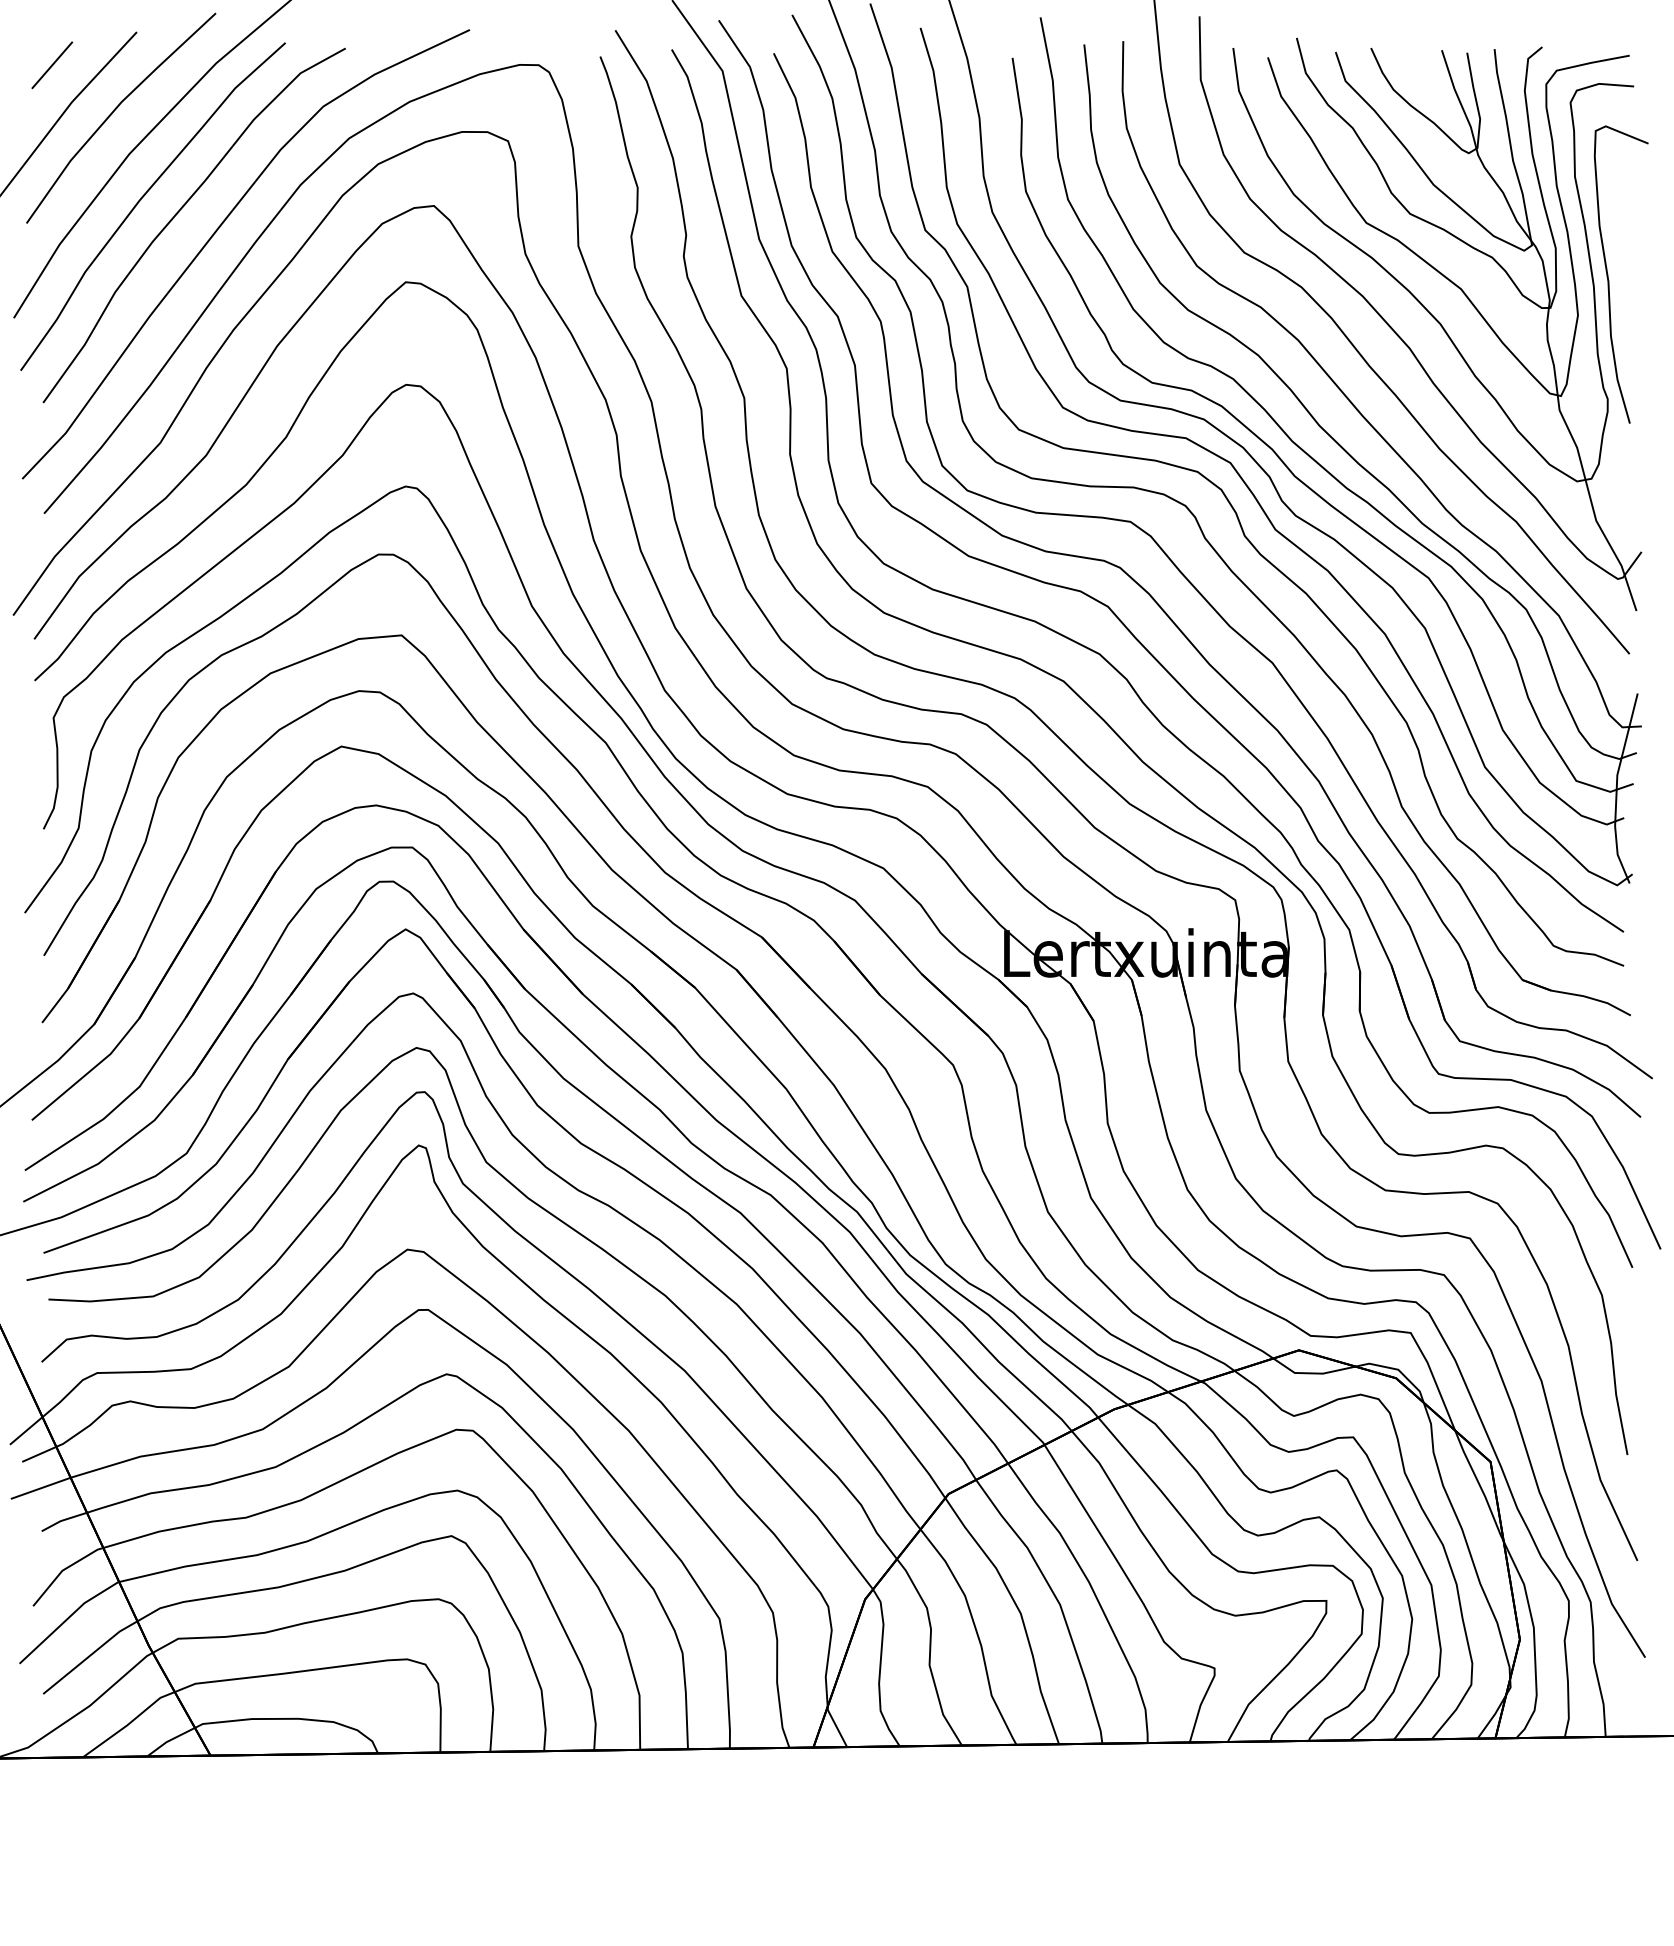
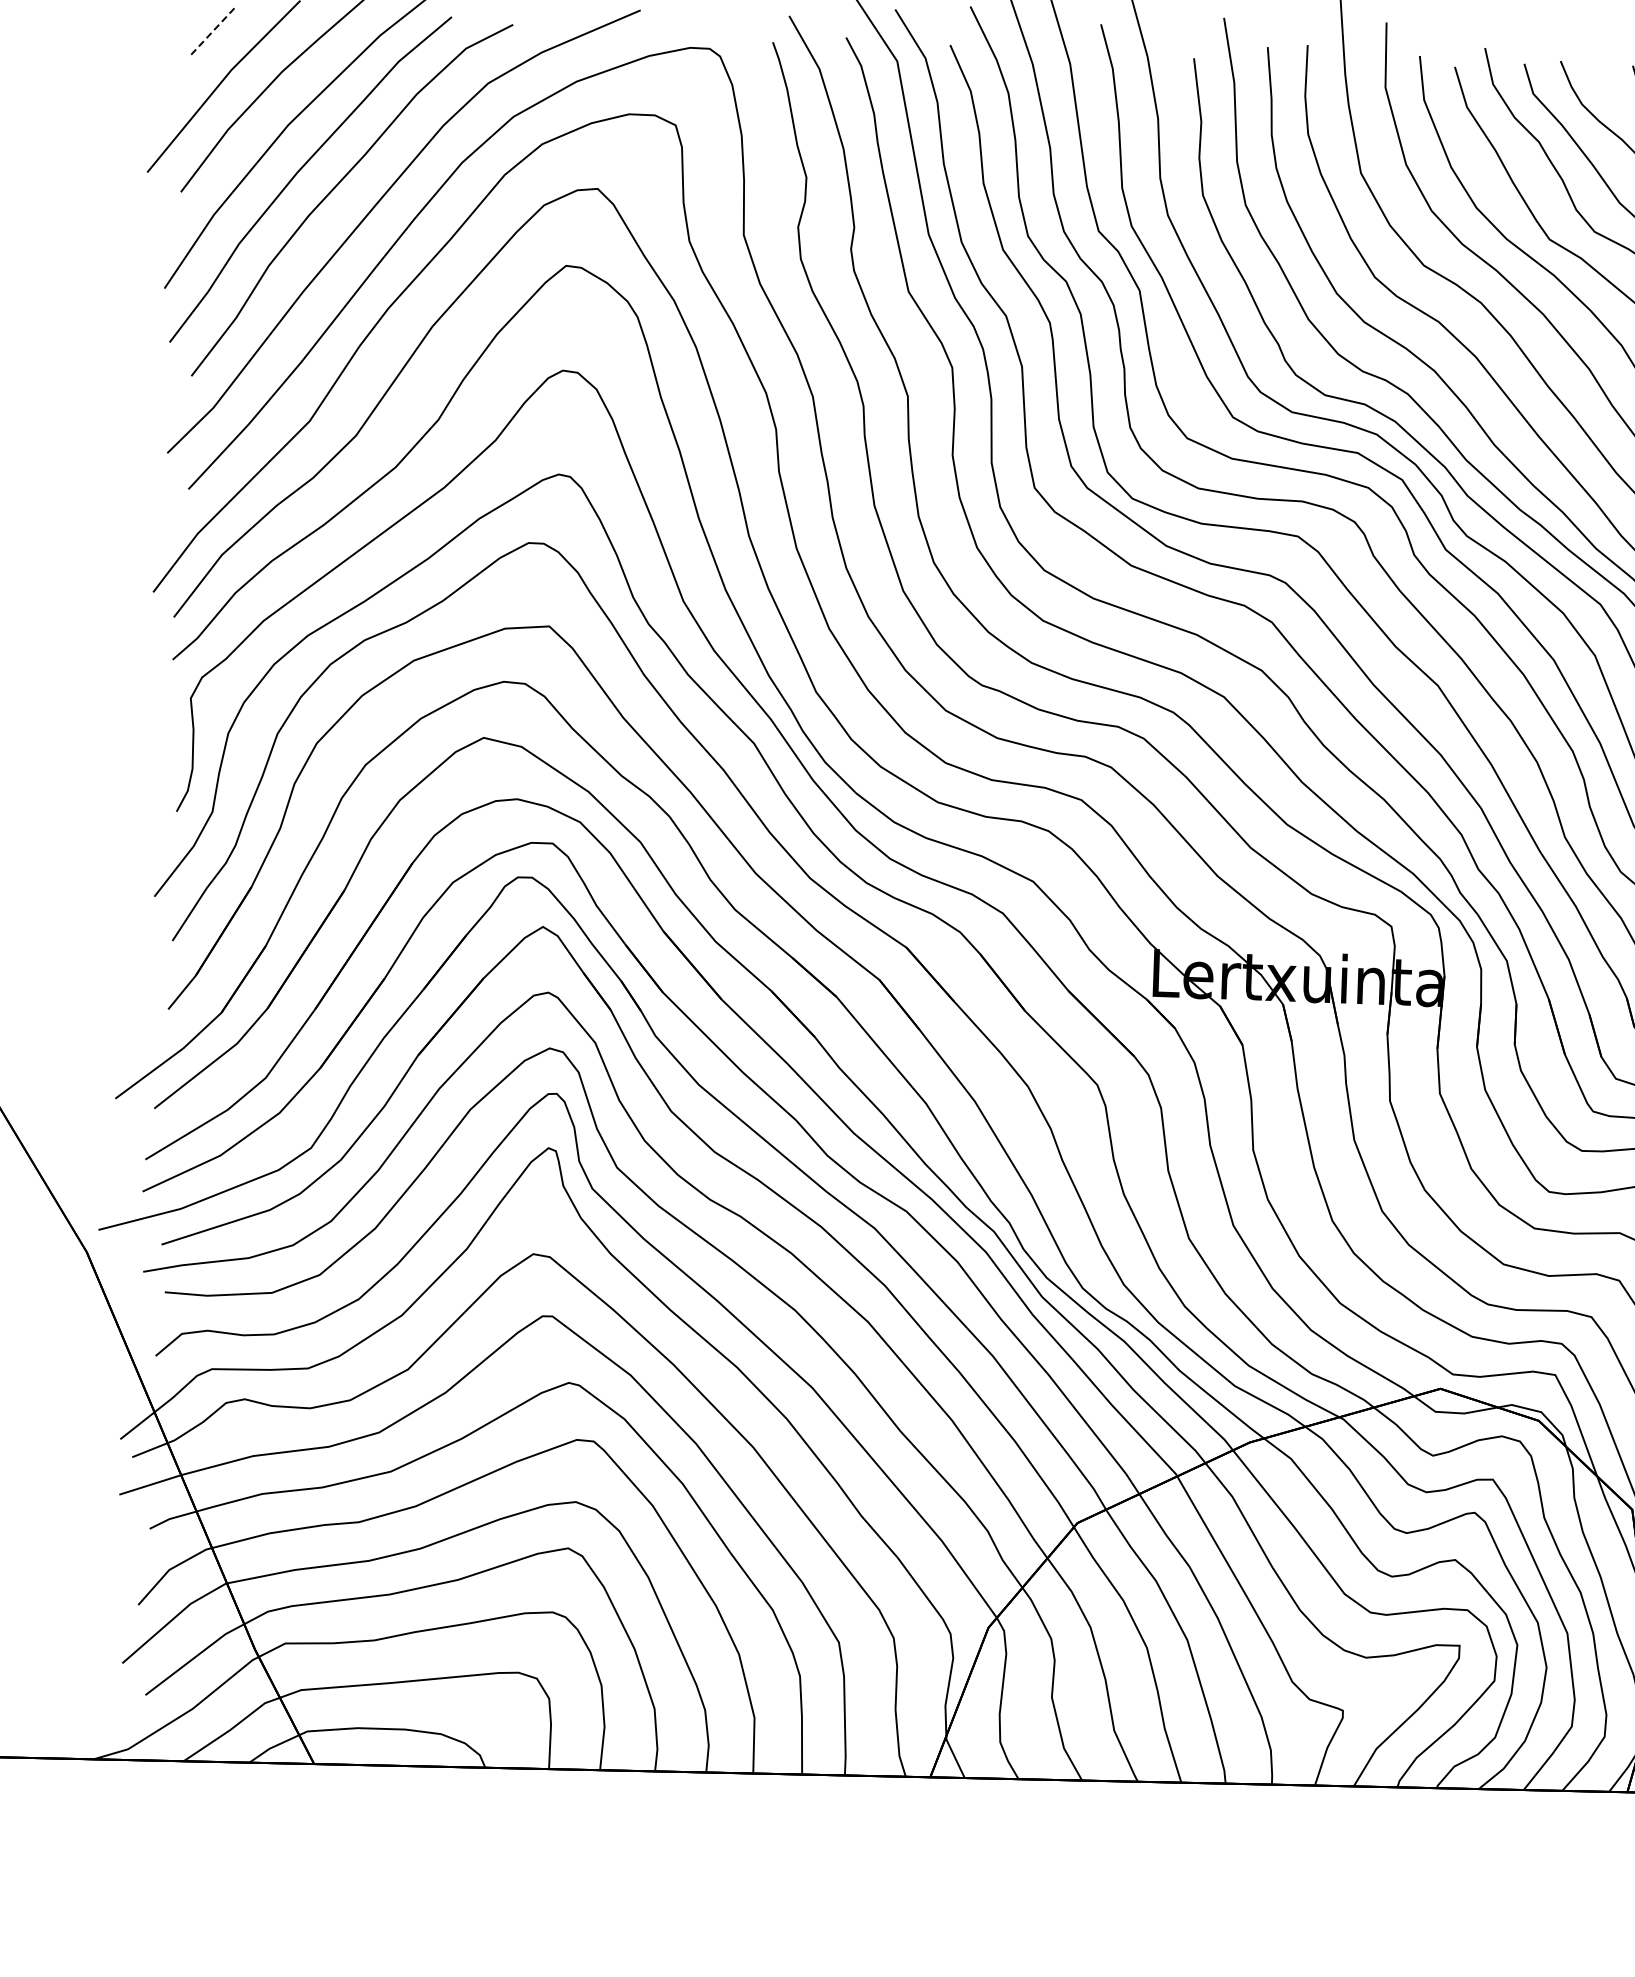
line: (51, 65) -> (211, 31), solid -> dashed

